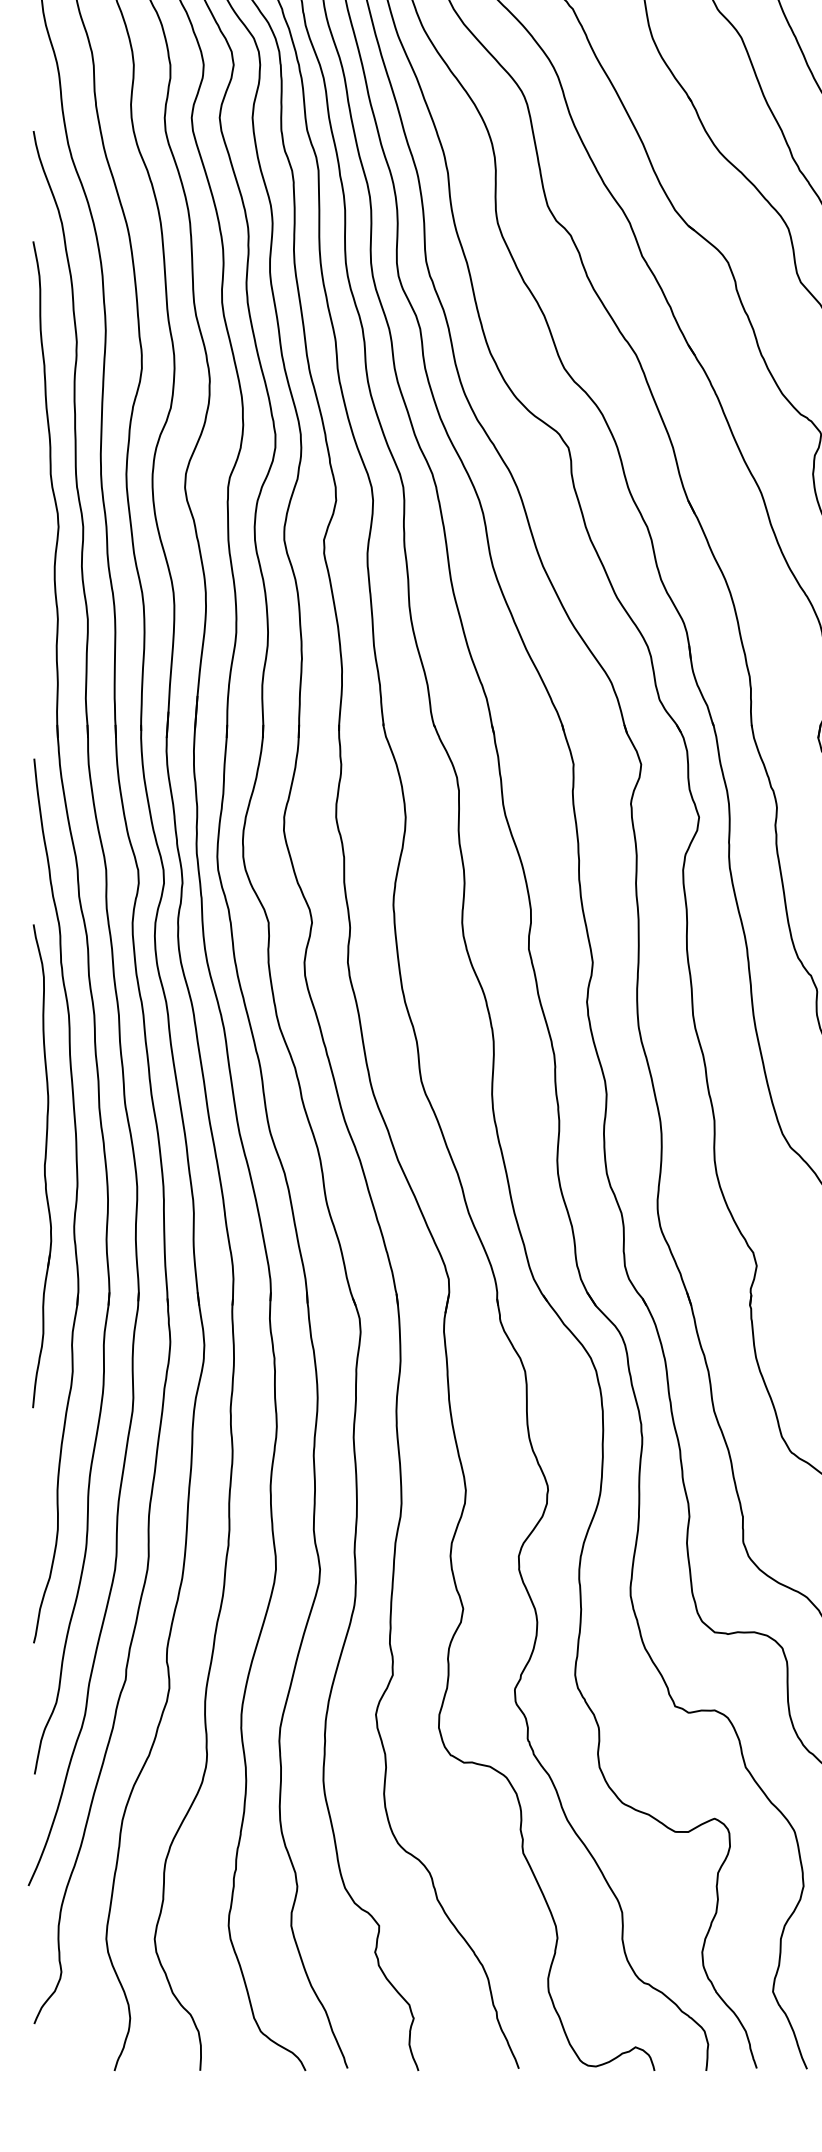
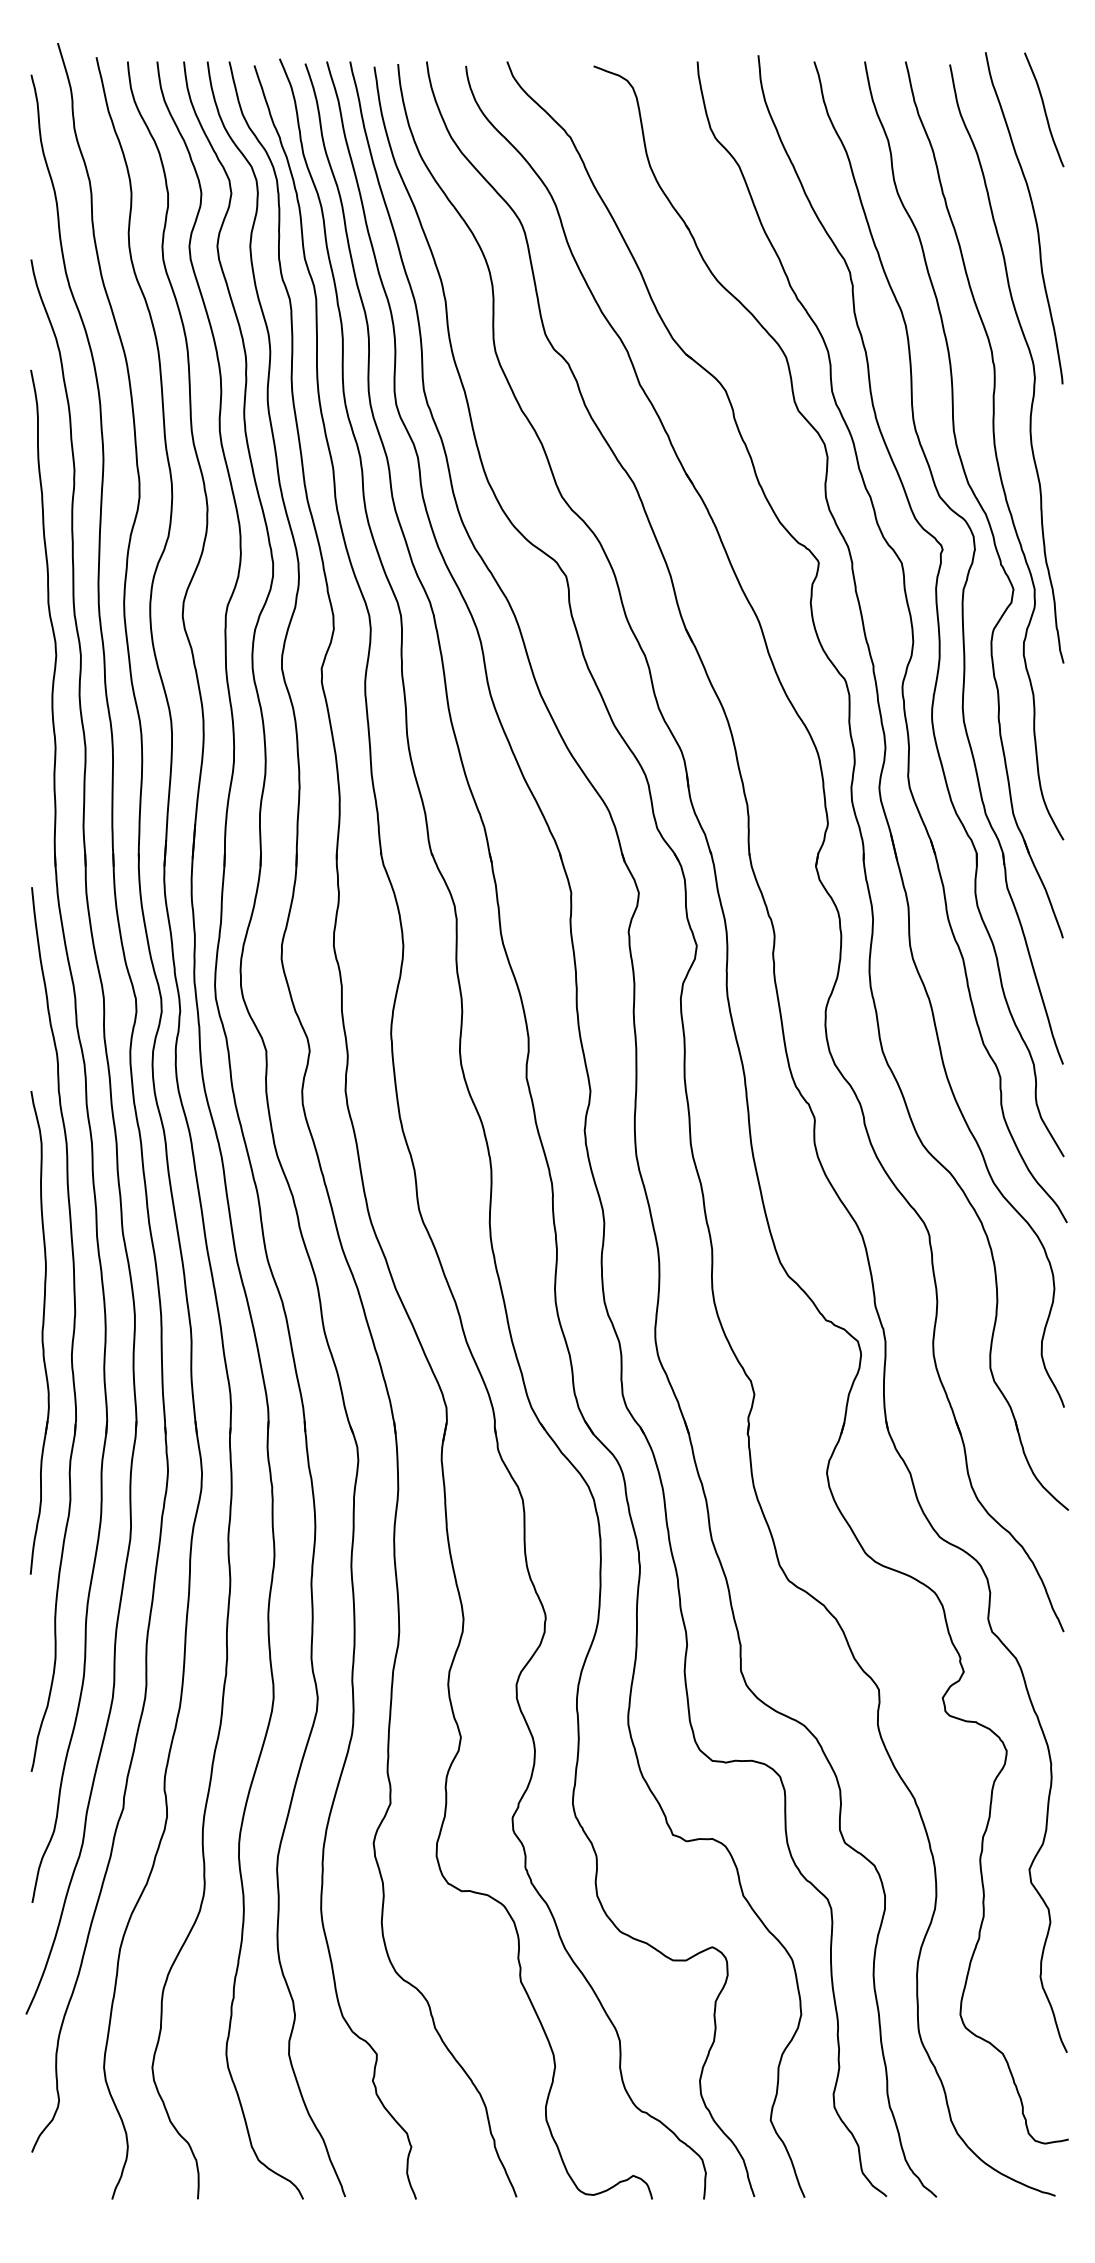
part: (41, 1165) -> (39, 1332), moved

